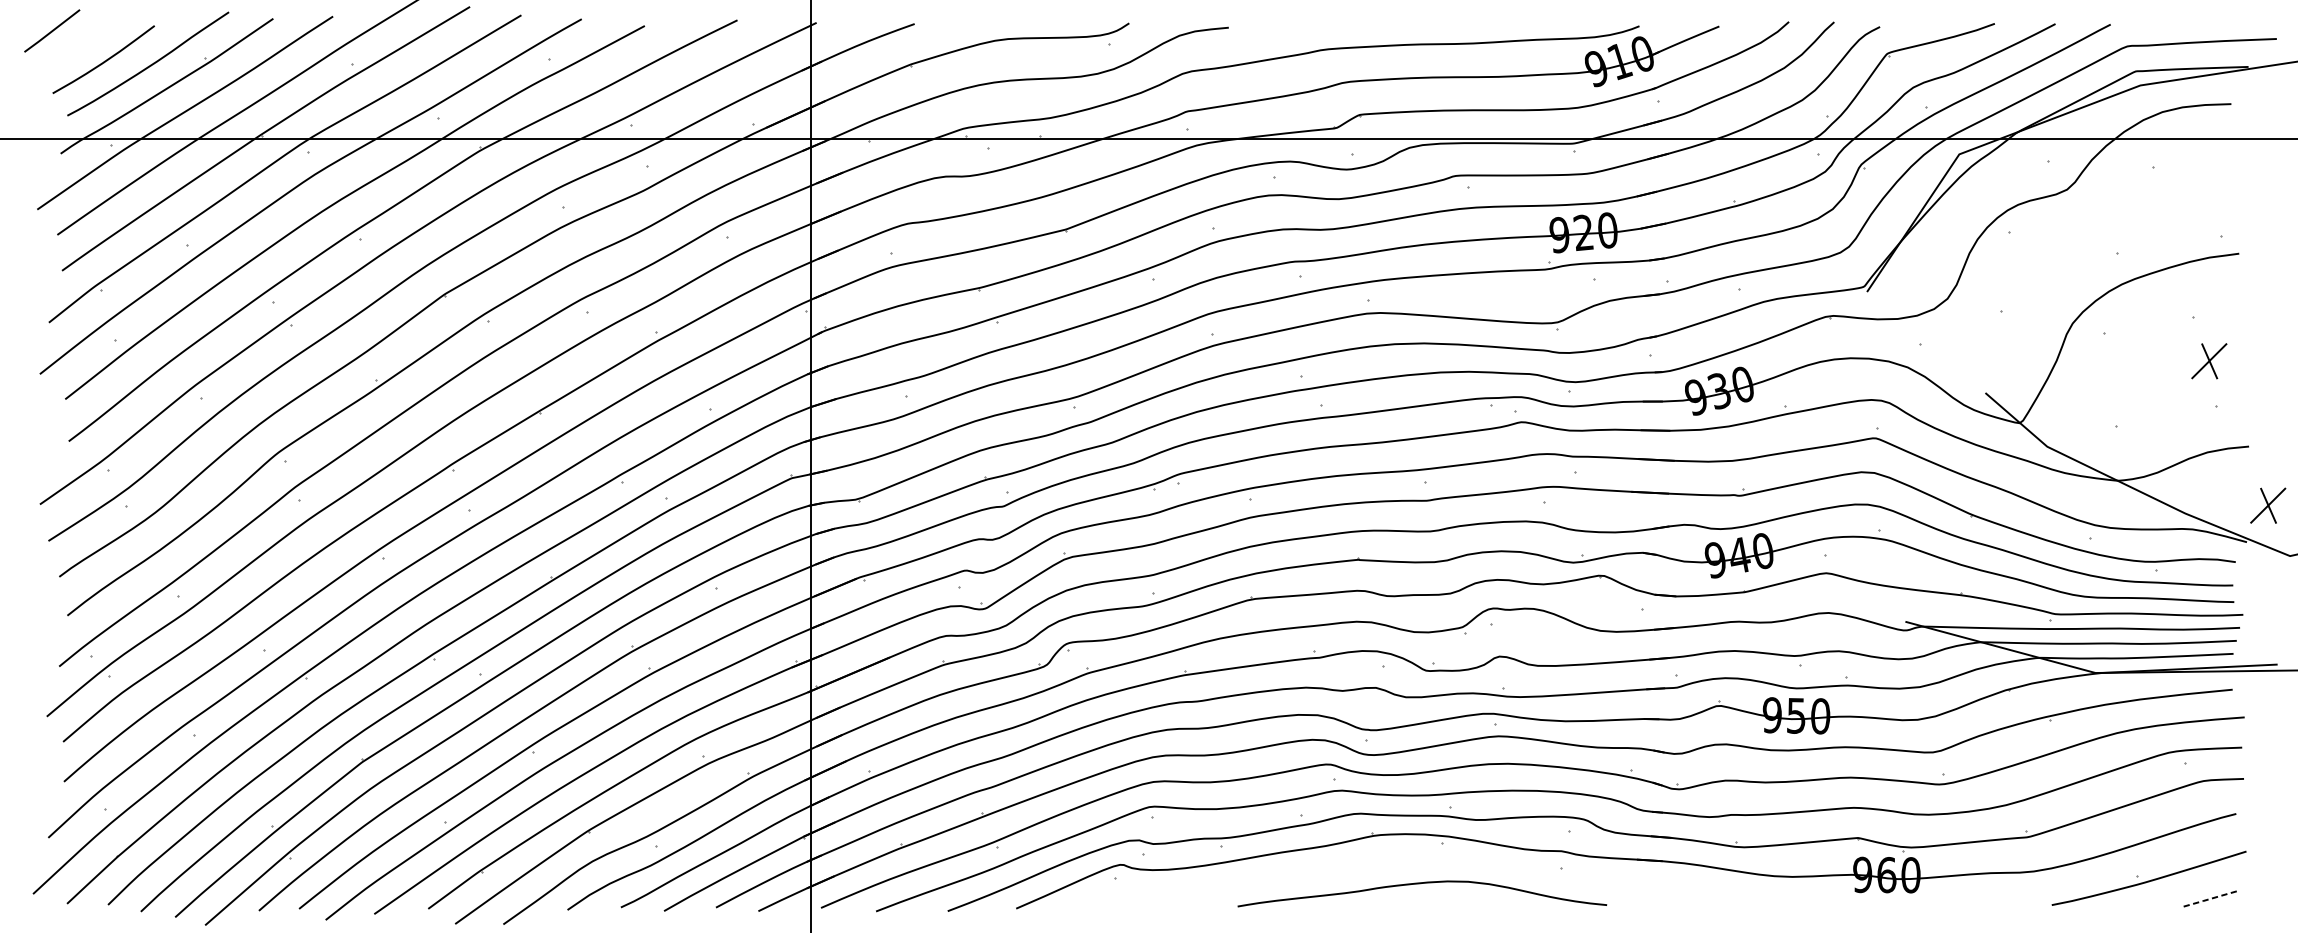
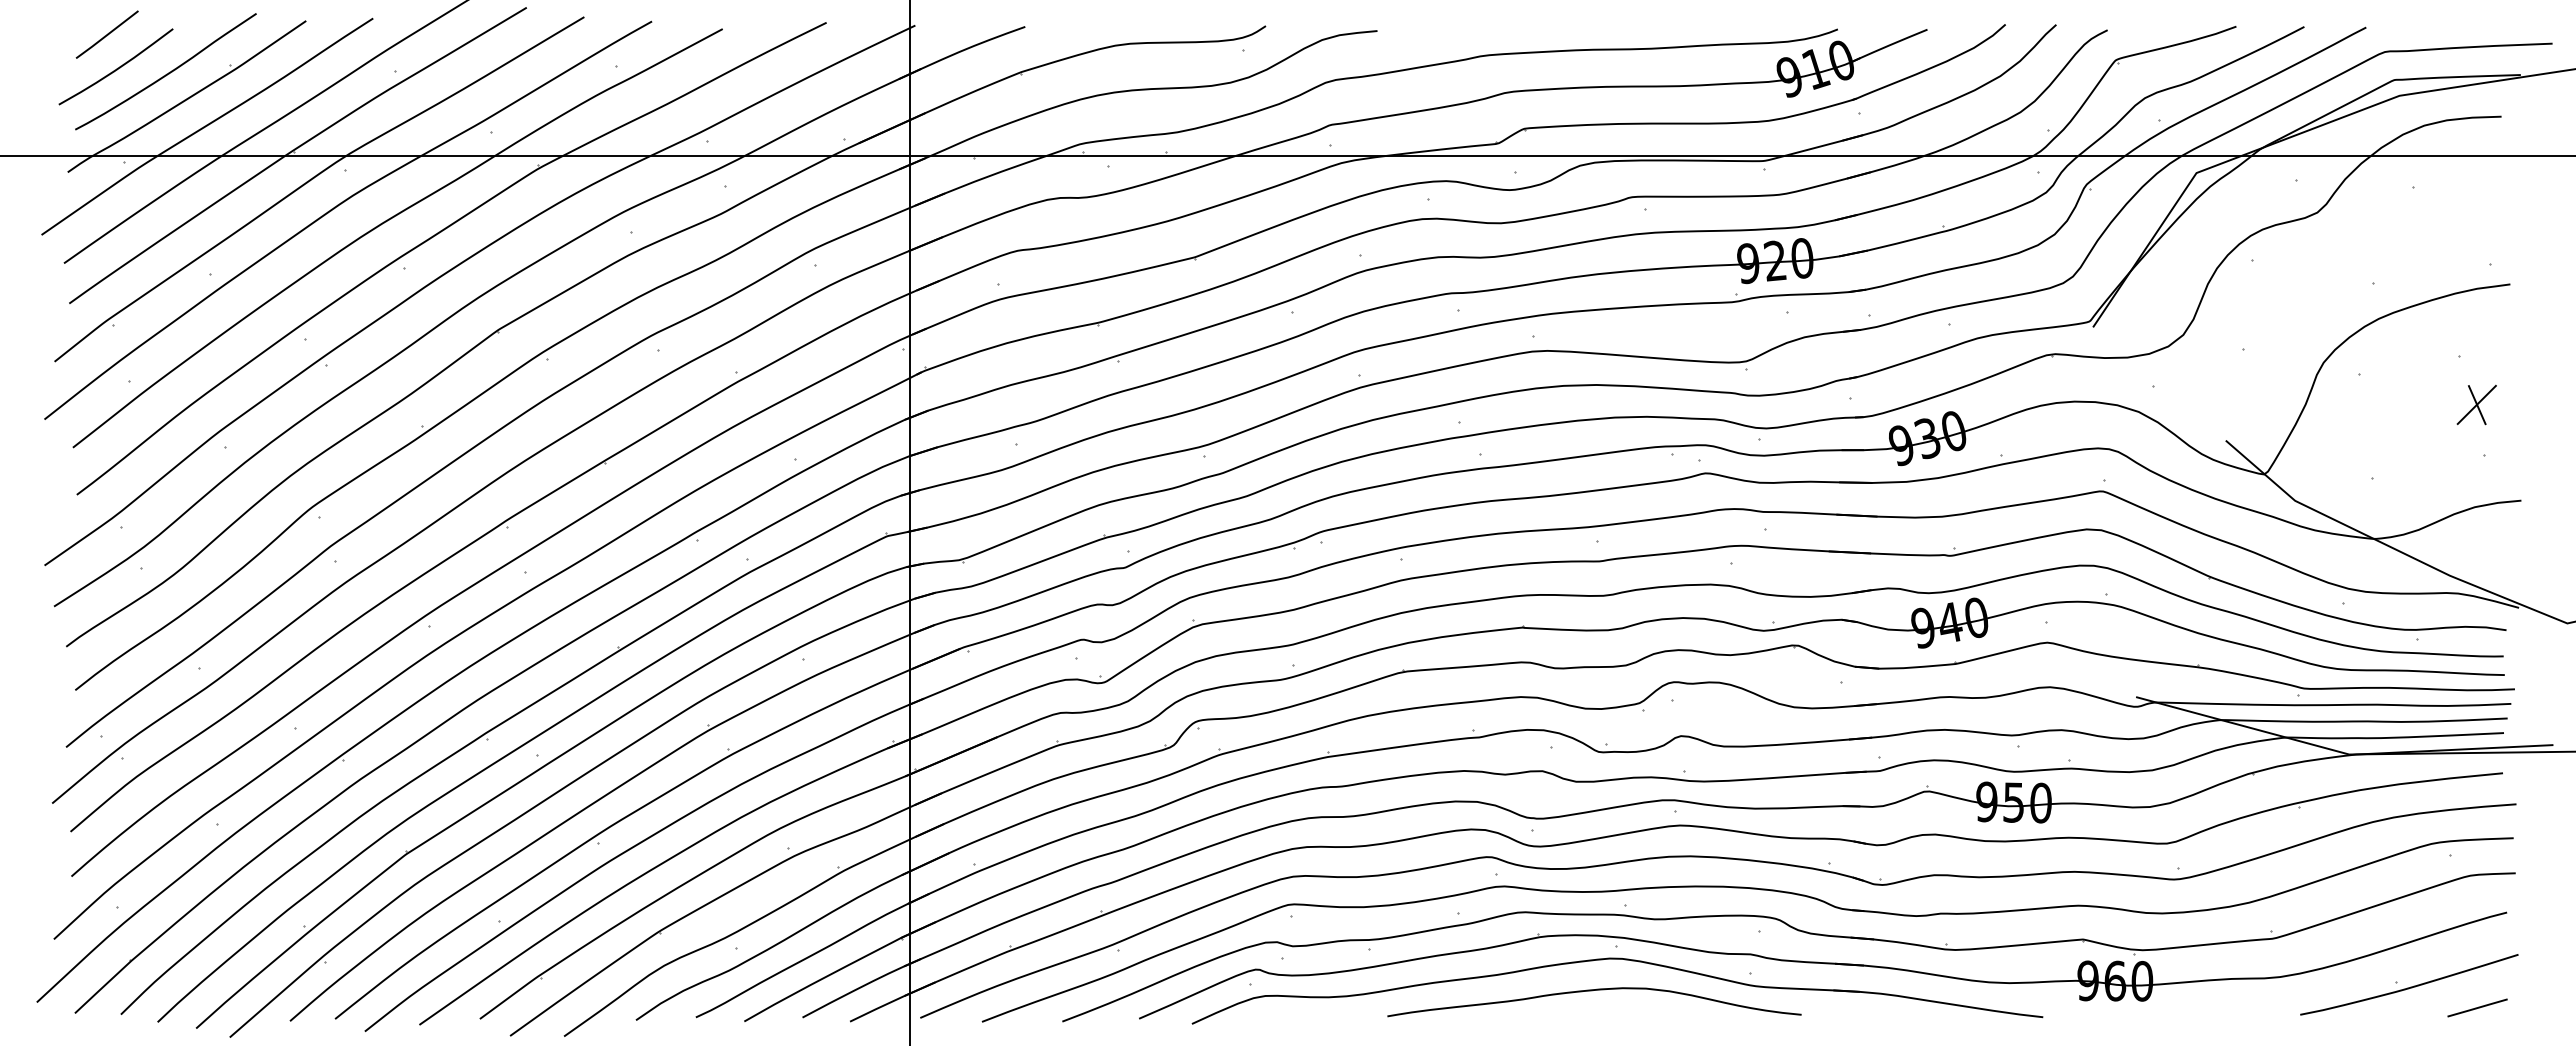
line: (51, 30) -> (106, 34), moved
part: (2267, 505) -> (2542, 566), removed
part: (1449, 856) -> (1624, 960), added
line: (2209, 899) -> (2477, 1008), dashed -> solid

